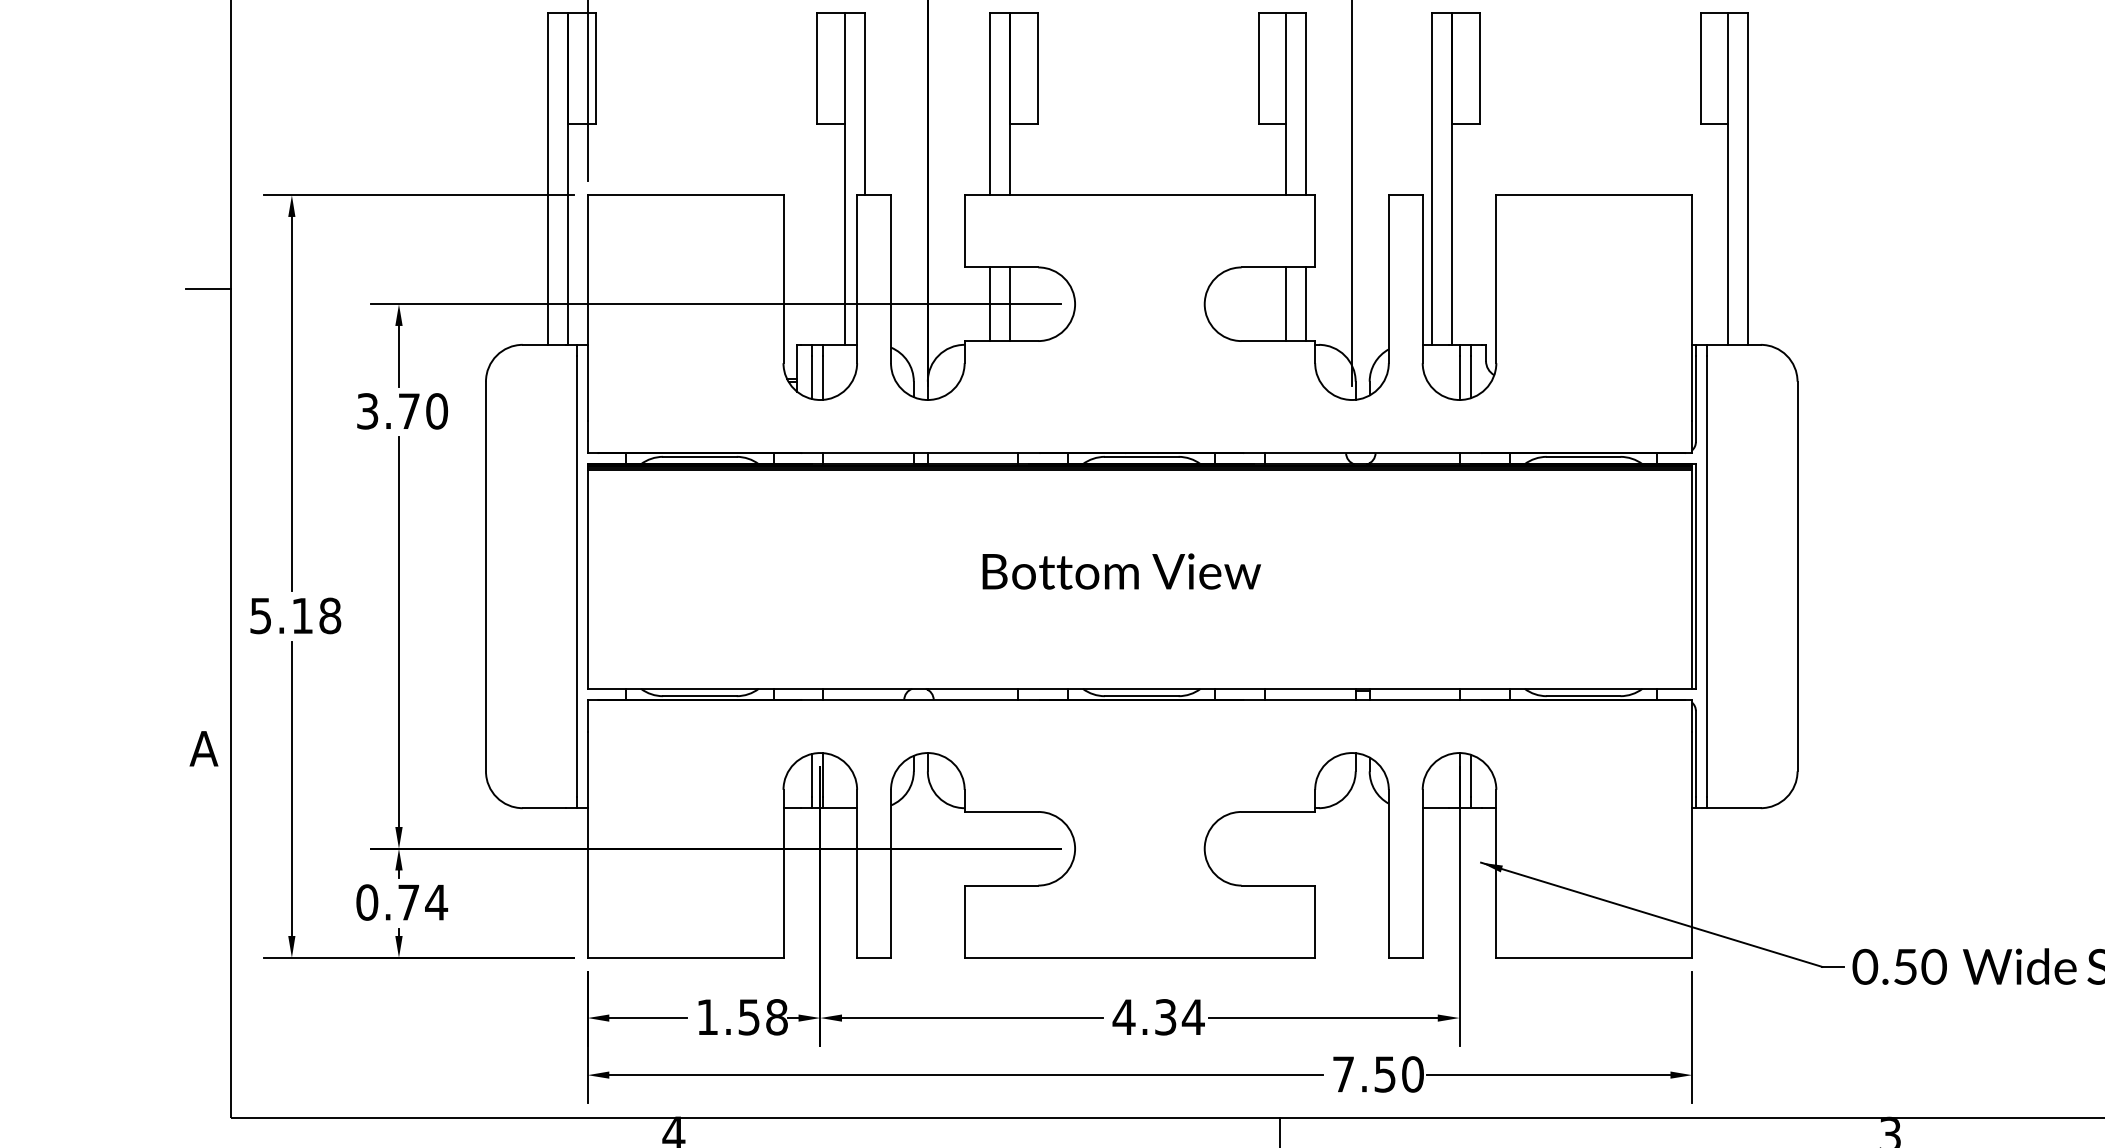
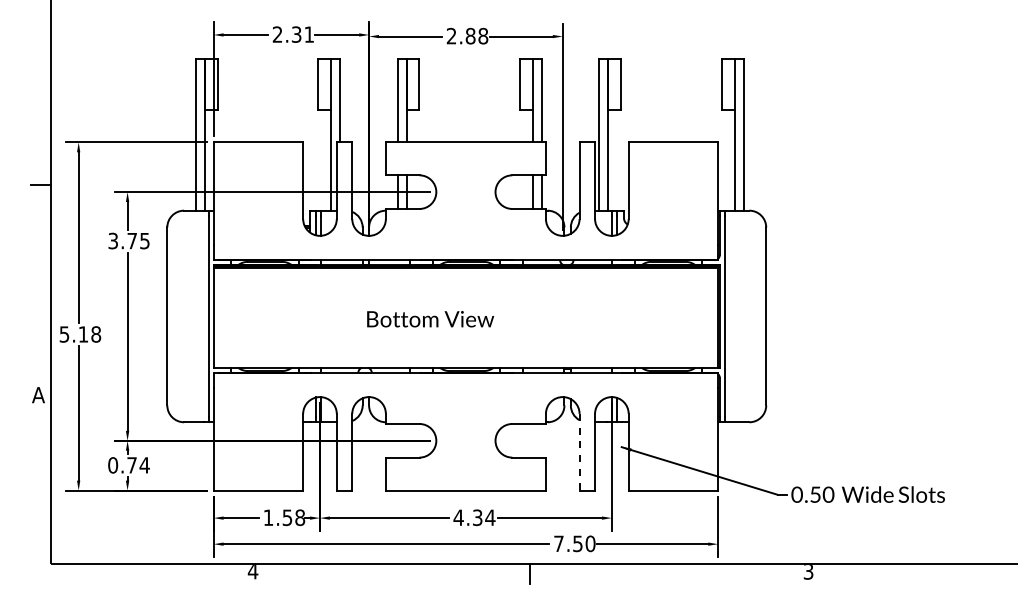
text: (436, 410) -> (144, 240), 3.70 -> 3.75
text: (1121, 572) -> (430, 319), moved
line: (1388, 874) -> (579, 452), solid -> dashed

